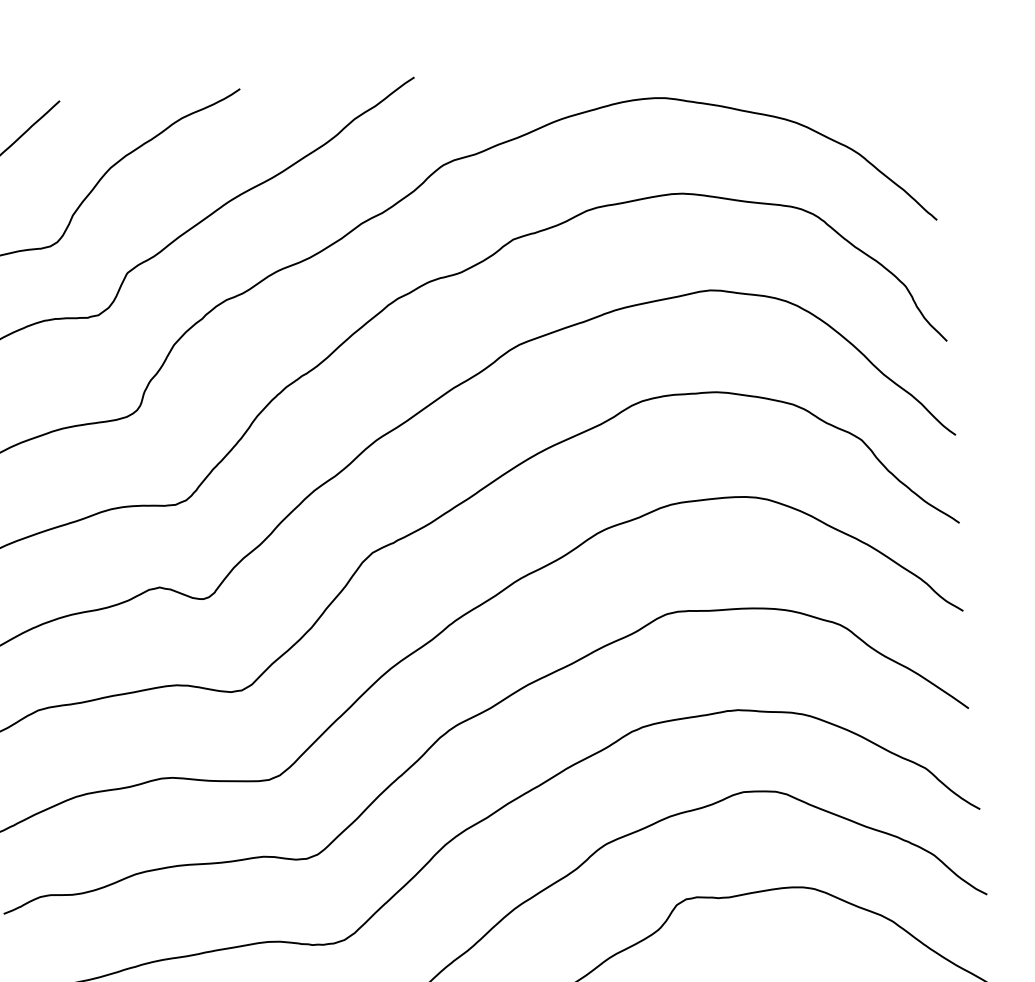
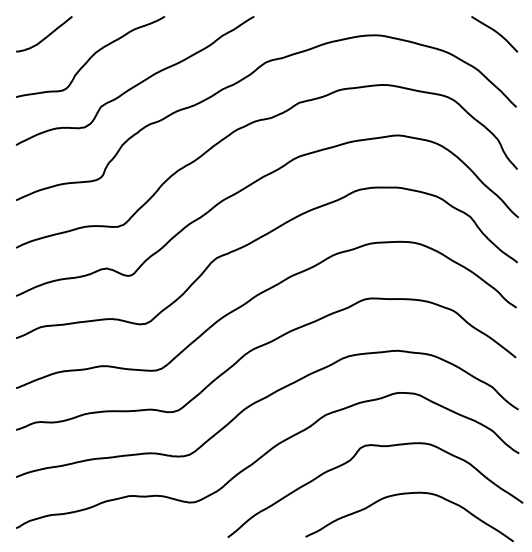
curve: (886, 77) -> (495, 32), added

